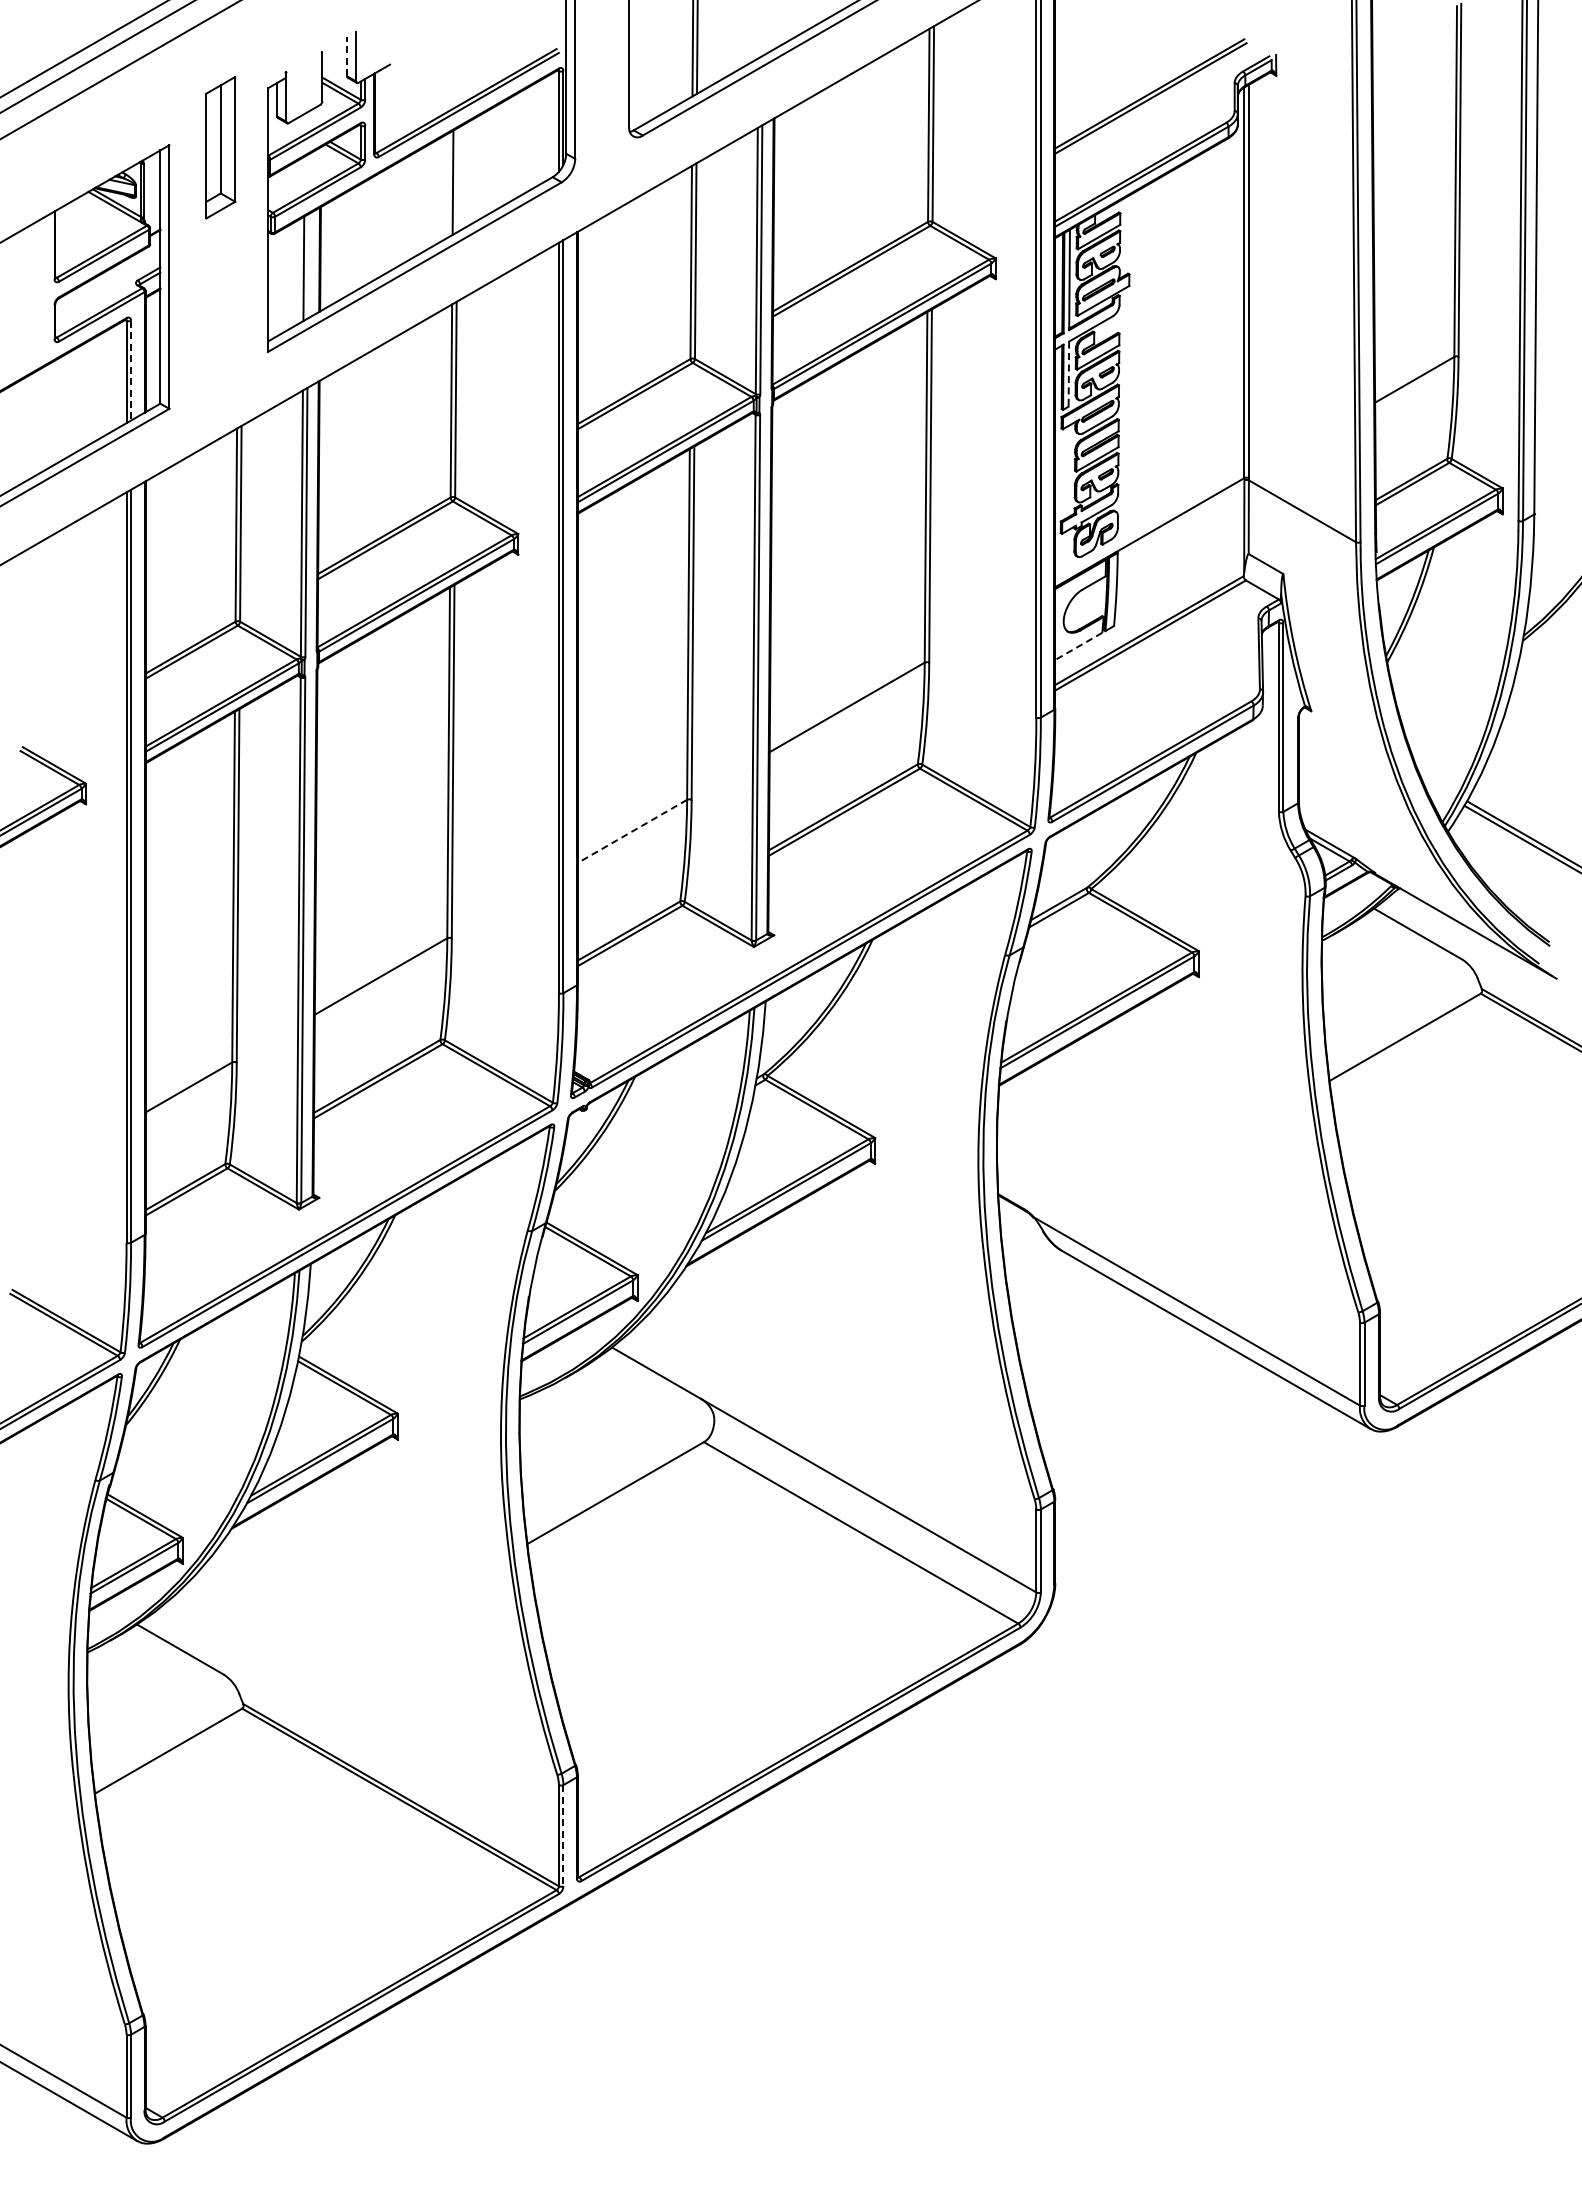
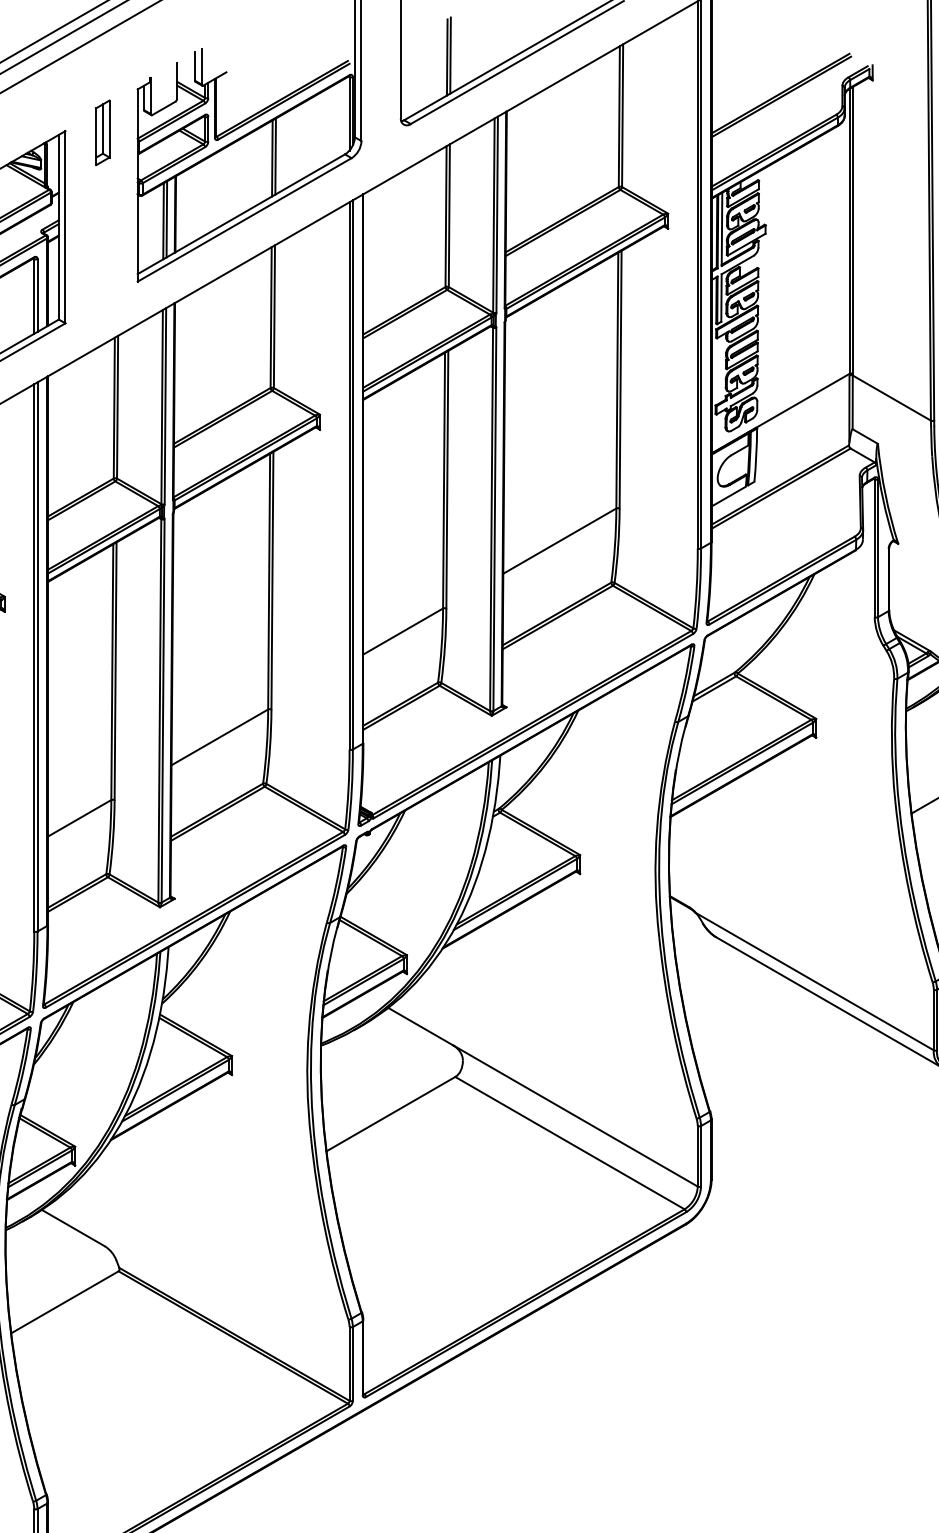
line: (347, 56) -> (195, 66), dashed -> solid
part: (220, 147) -> (102, 132), size x0.62
line: (457, 179) -> (275, 156), added
line: (307, 266) -> (166, 219), added
line: (131, 370) -> (37, 295), dashed -> solid
line: (1068, 374) -> (721, 298), dashed -> solid
line: (1078, 646) -> (728, 496), dashed -> solid
line: (632, 831) -> (403, 631), dashed -> solid
line: (563, 1835) -> (352, 1363), dashed -> solid

